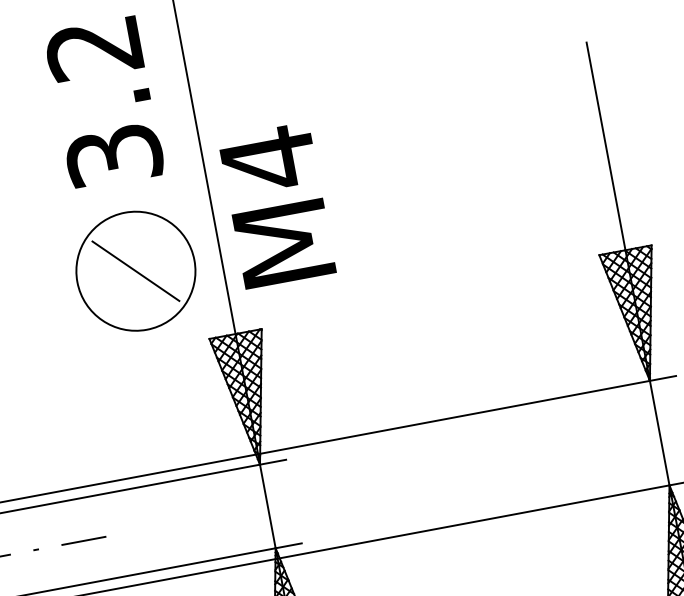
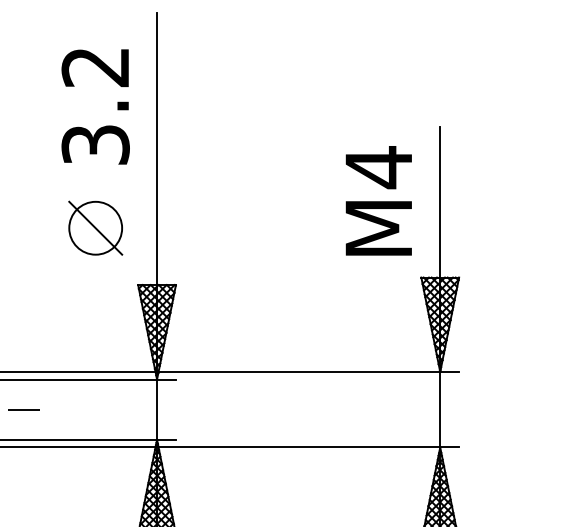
text: (276, 205) -> (378, 200), moved
circle: (135, 270) -> (95, 227), size x0.62

